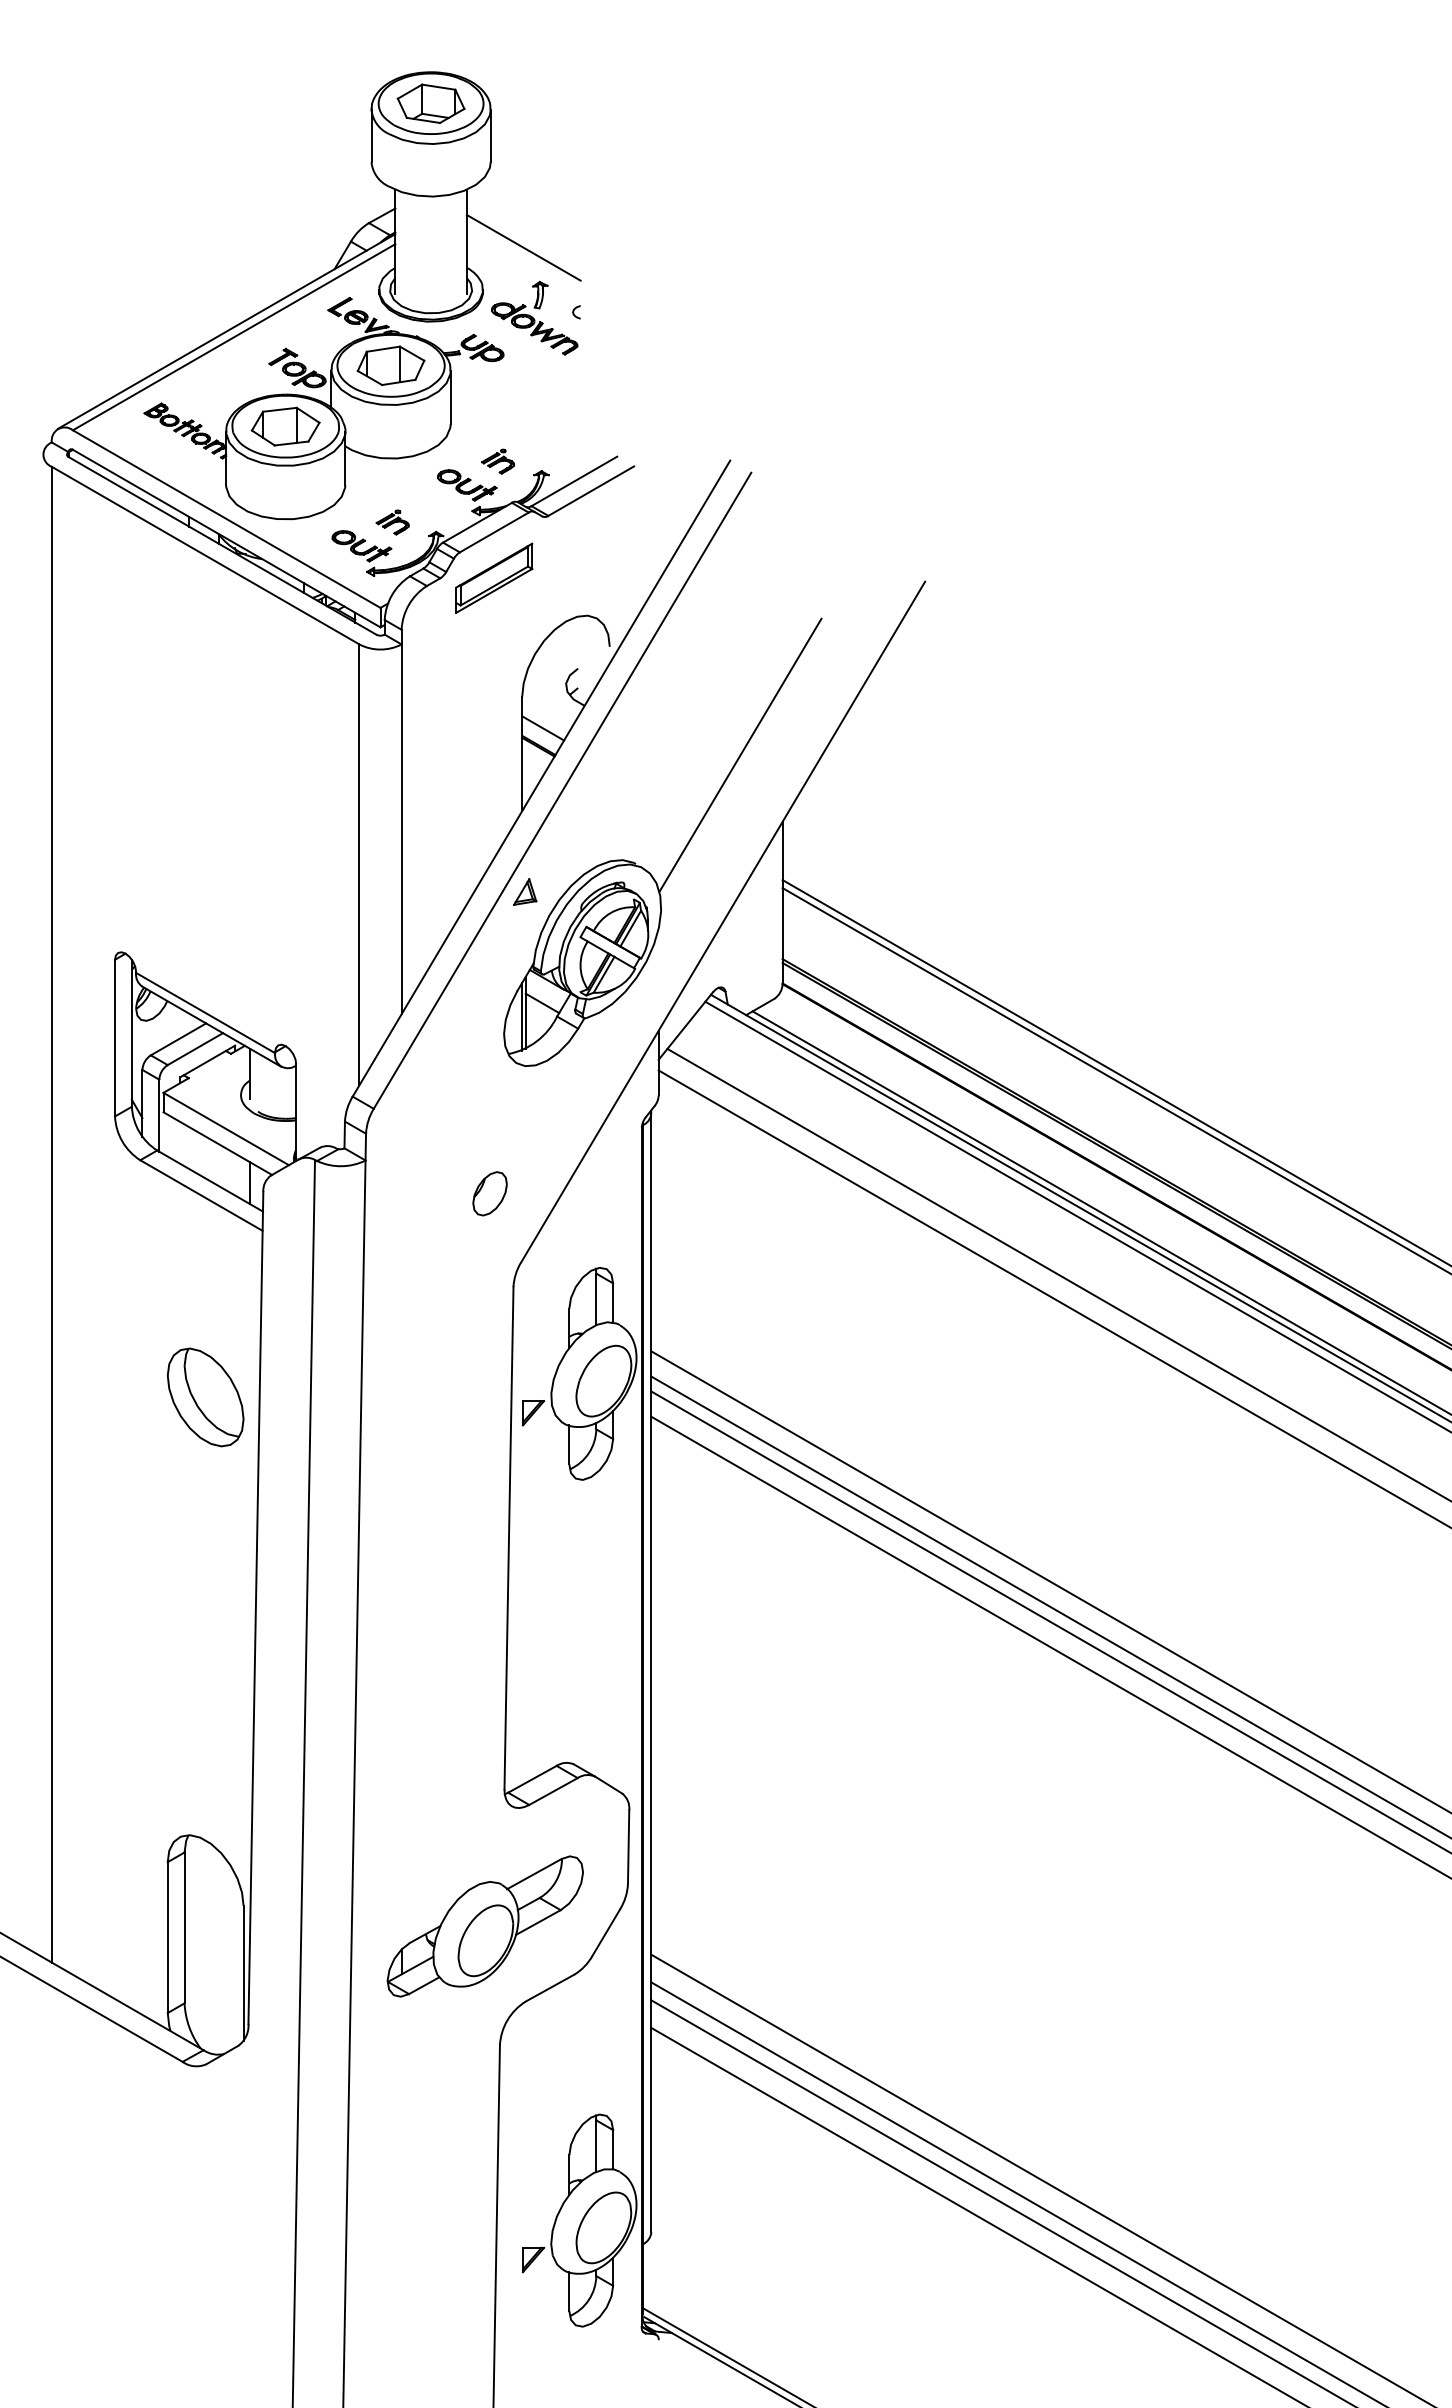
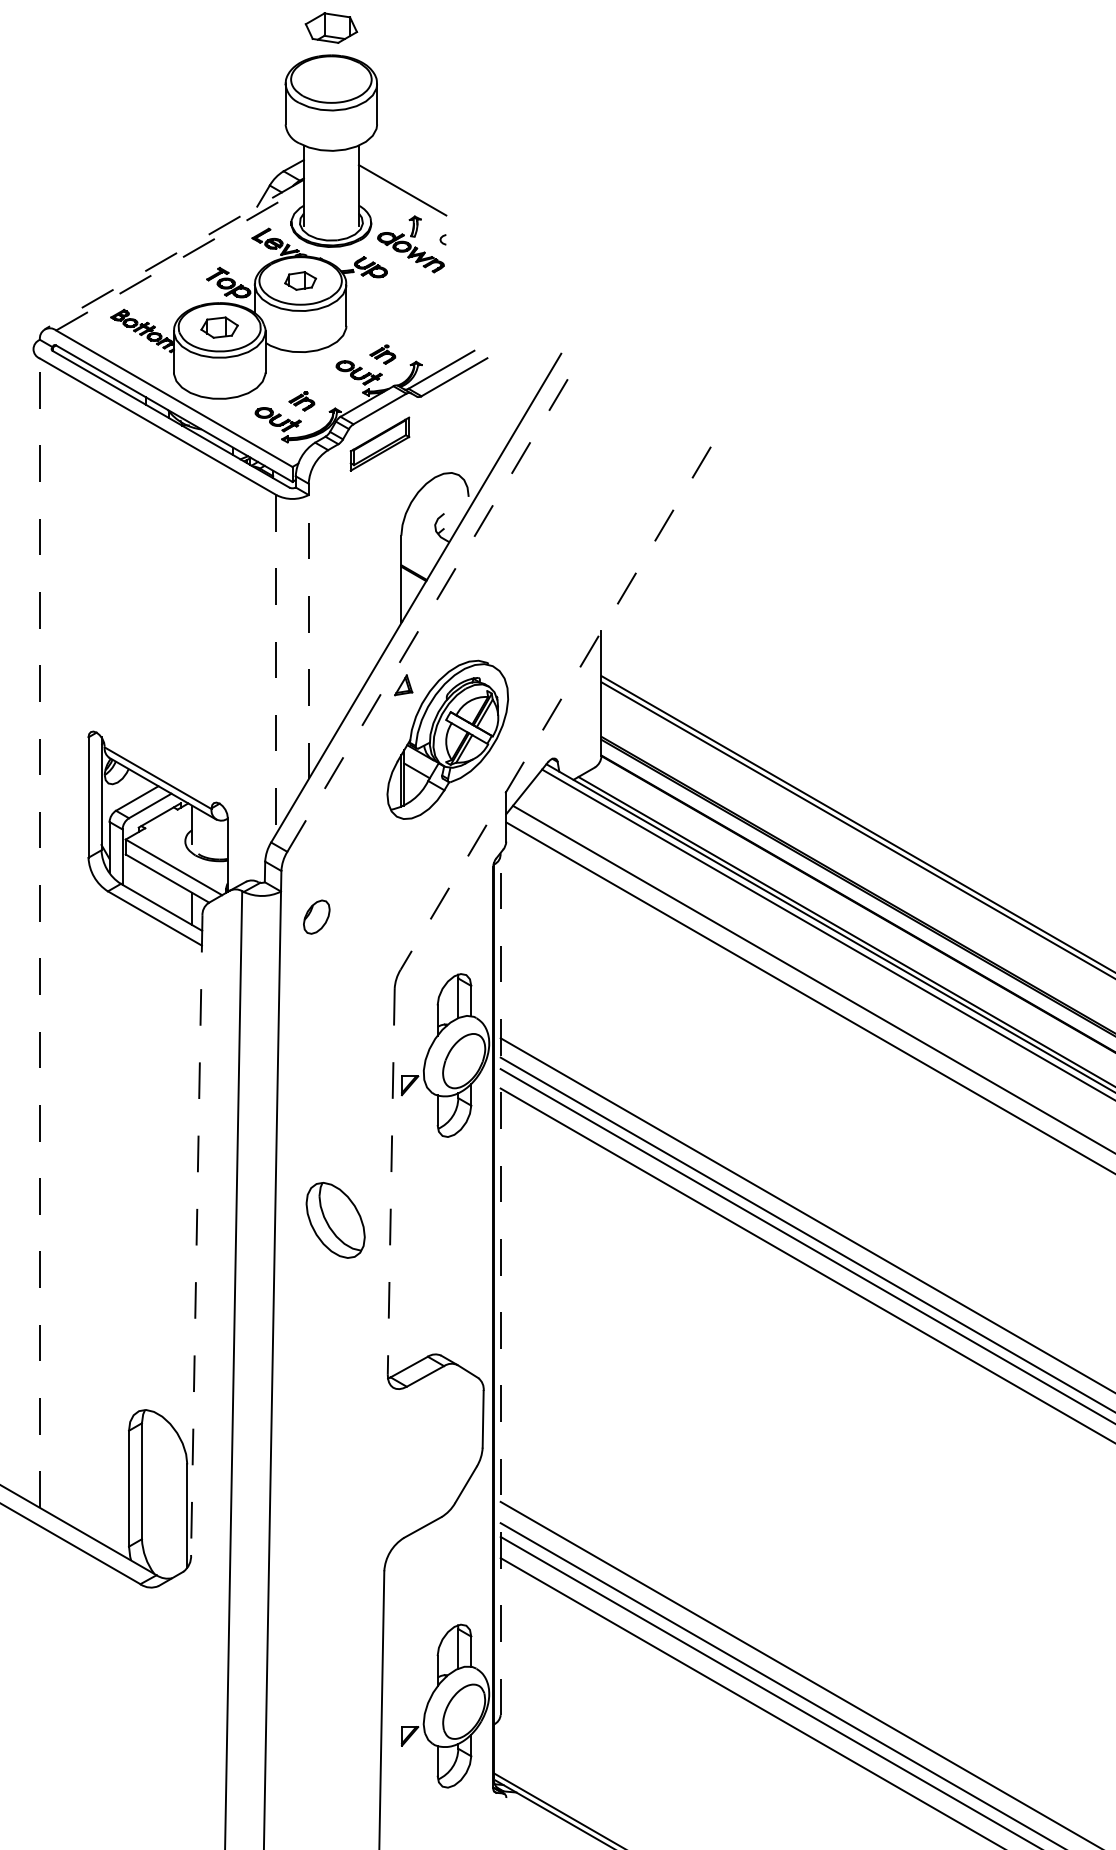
part: (430, 103) -> (330, 27), moved
line: (226, 331) -> (174, 254), solid -> dashed
line: (234, 337) -> (180, 259), solid -> dashed
part: (390, 365) -> (300, 280), size x0.6
part: (285, 426) -> (219, 327), size x0.7
line: (543, 728) -> (417, 559), removed
line: (740, 754) -> (569, 579), removed
line: (562, 790) -> (432, 607), solid -> dashed
line: (401, 829) -> (308, 637), solid -> dashed
line: (359, 865) -> (276, 664), solid -> dashed
line: (723, 921) -> (556, 707), solid -> dashed
part: (489, 1193) -> (316, 916), moved
line: (51, 1214) -> (39, 933), solid -> dashed
part: (205, 1397) -> (335, 1220), moved
line: (508, 1538) -> (390, 1182), solid -> dashed
line: (255, 1607) -> (196, 1235), solid -> dashed
line: (651, 1672) -> (500, 1284), solid -> dashed
part: (484, 1926) -> (372, 1480), removed

